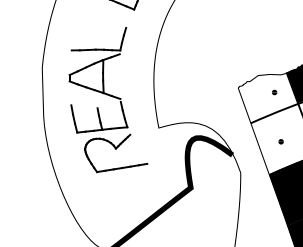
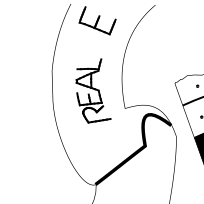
part: (108, 99) -> (93, 90), size x0.7

